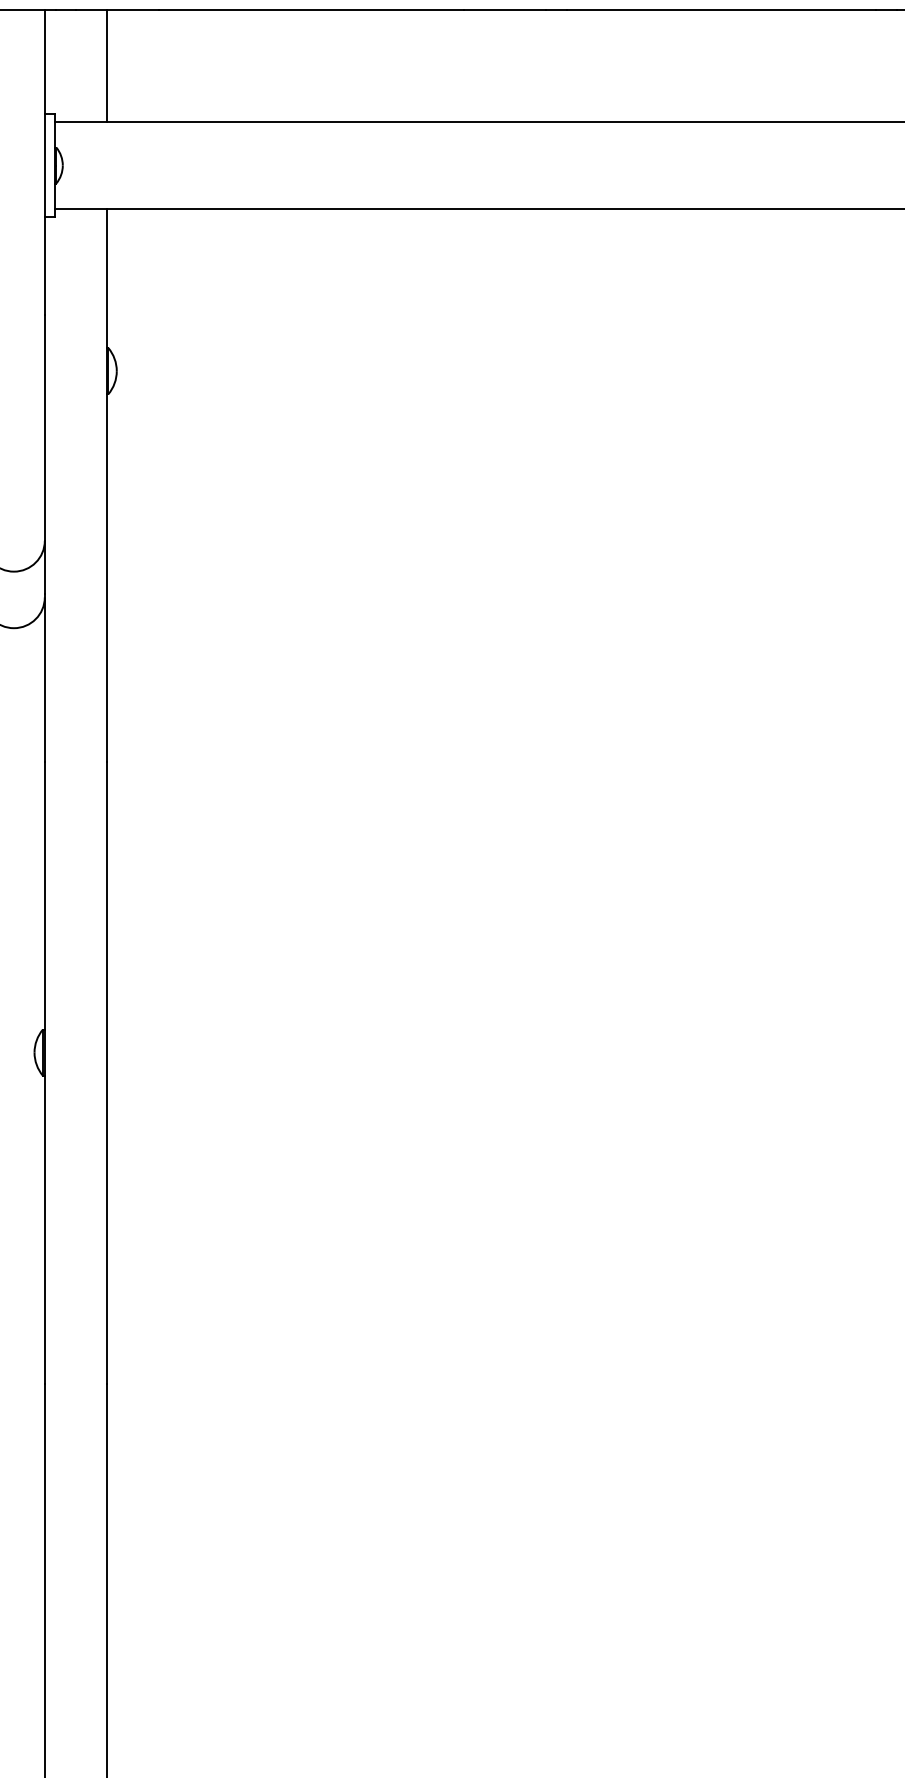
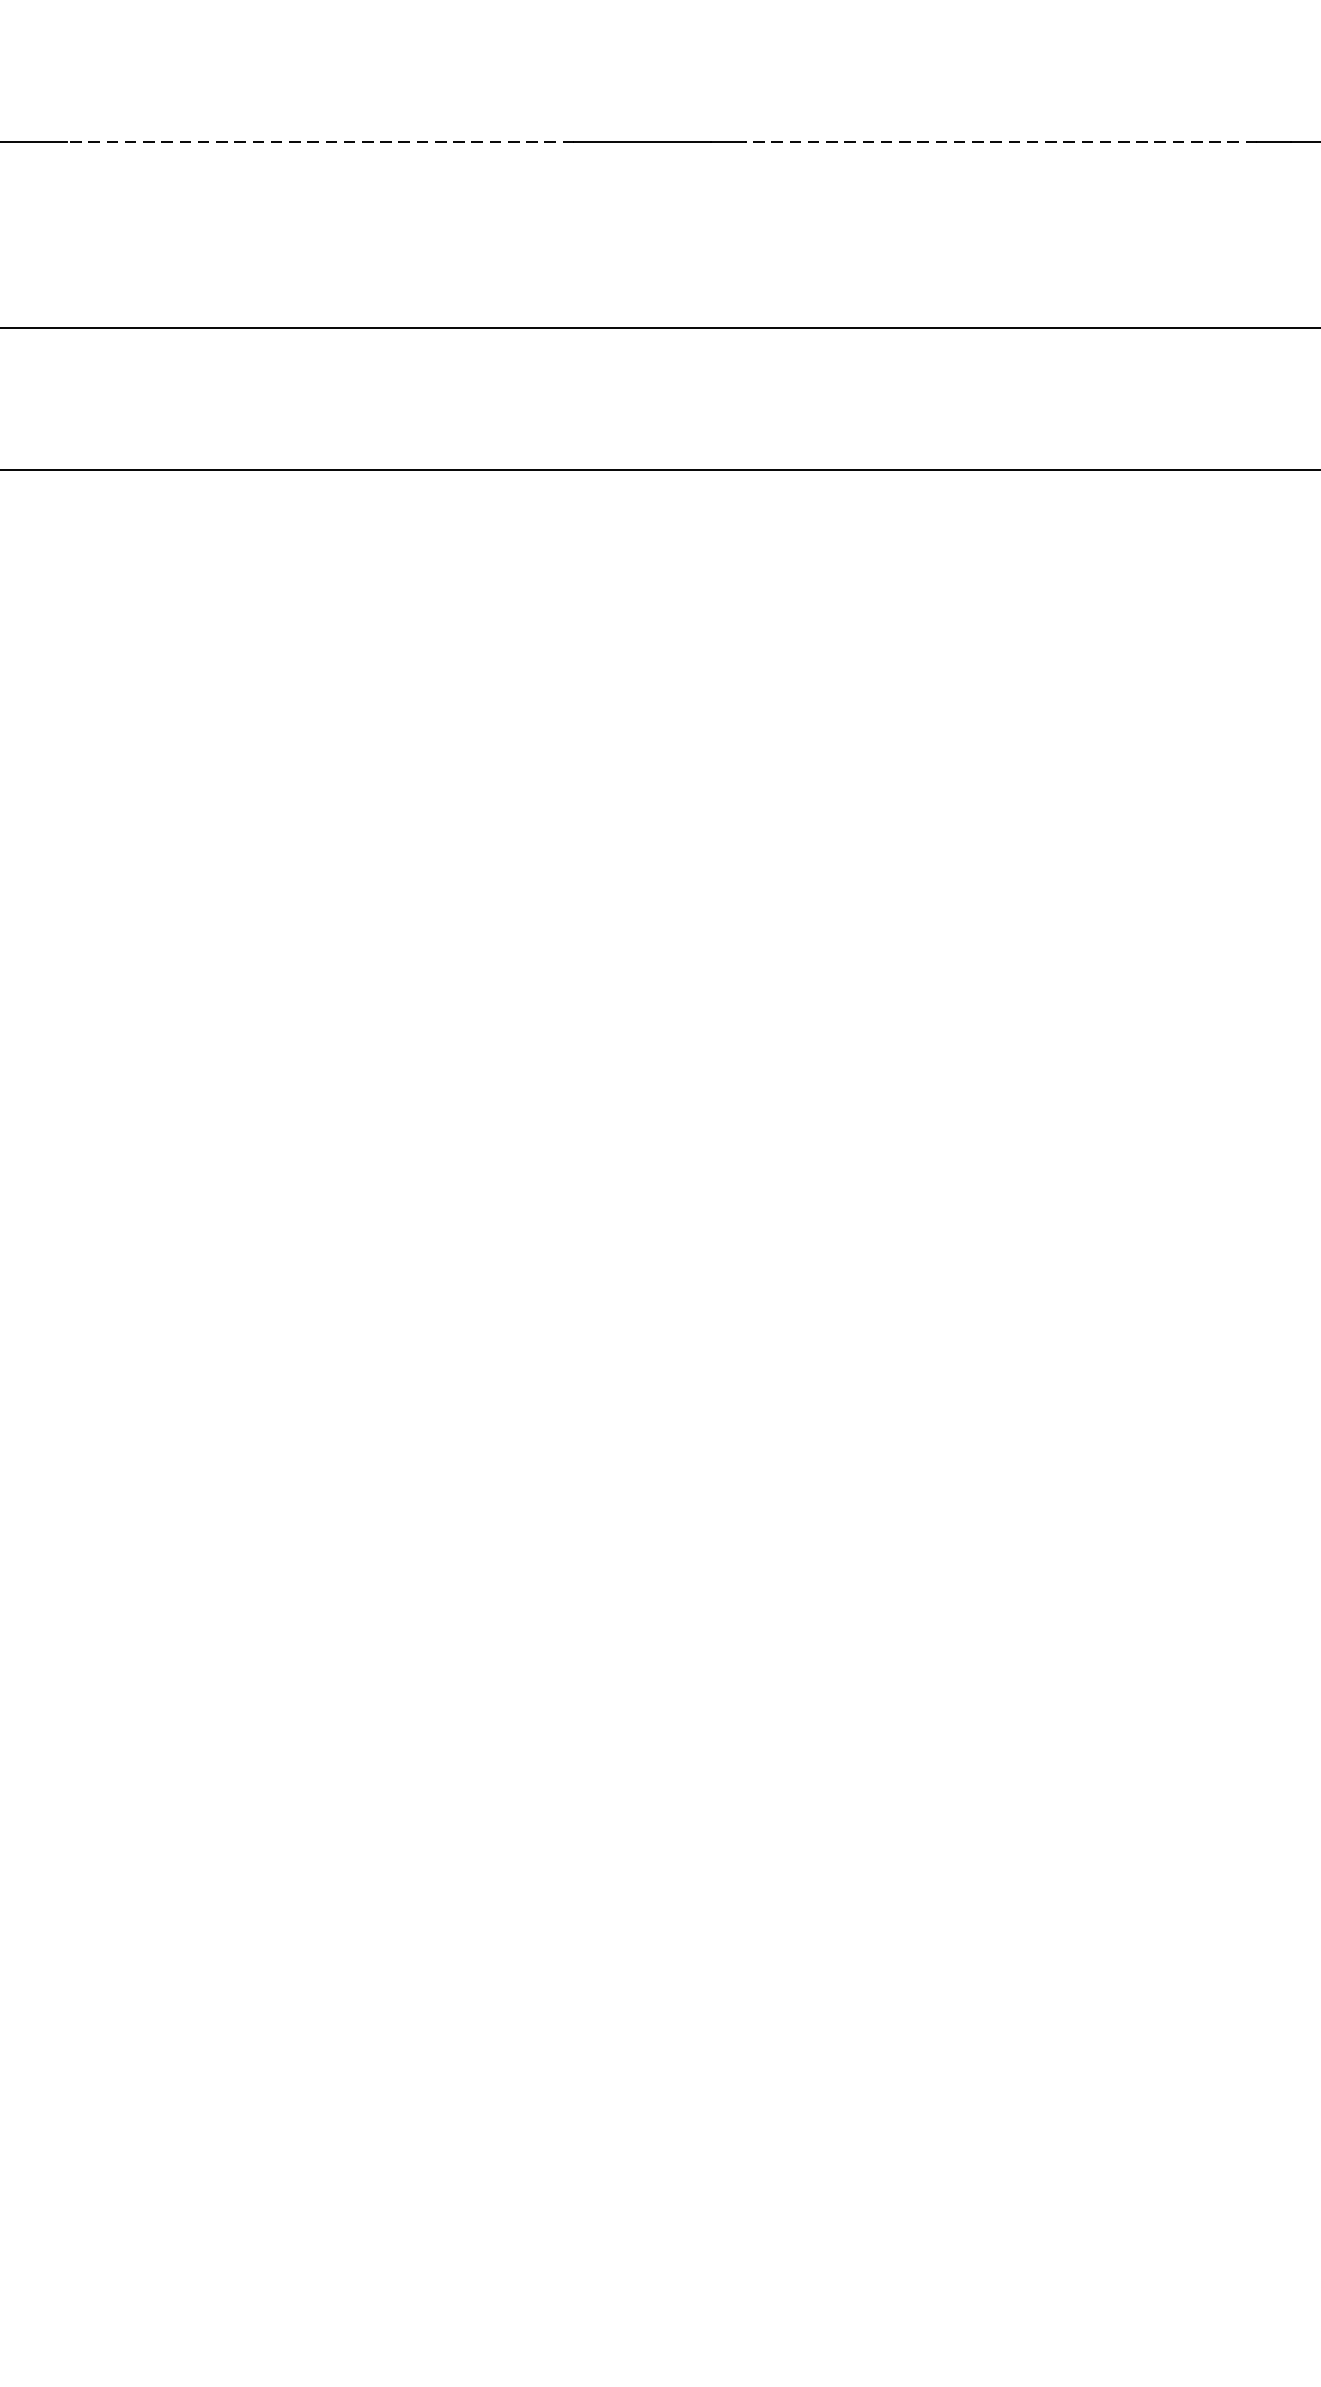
line: (311, 10) -> (321, 141), solid -> dashed
line: (721, 10) -> (1001, 141), solid -> dashed

